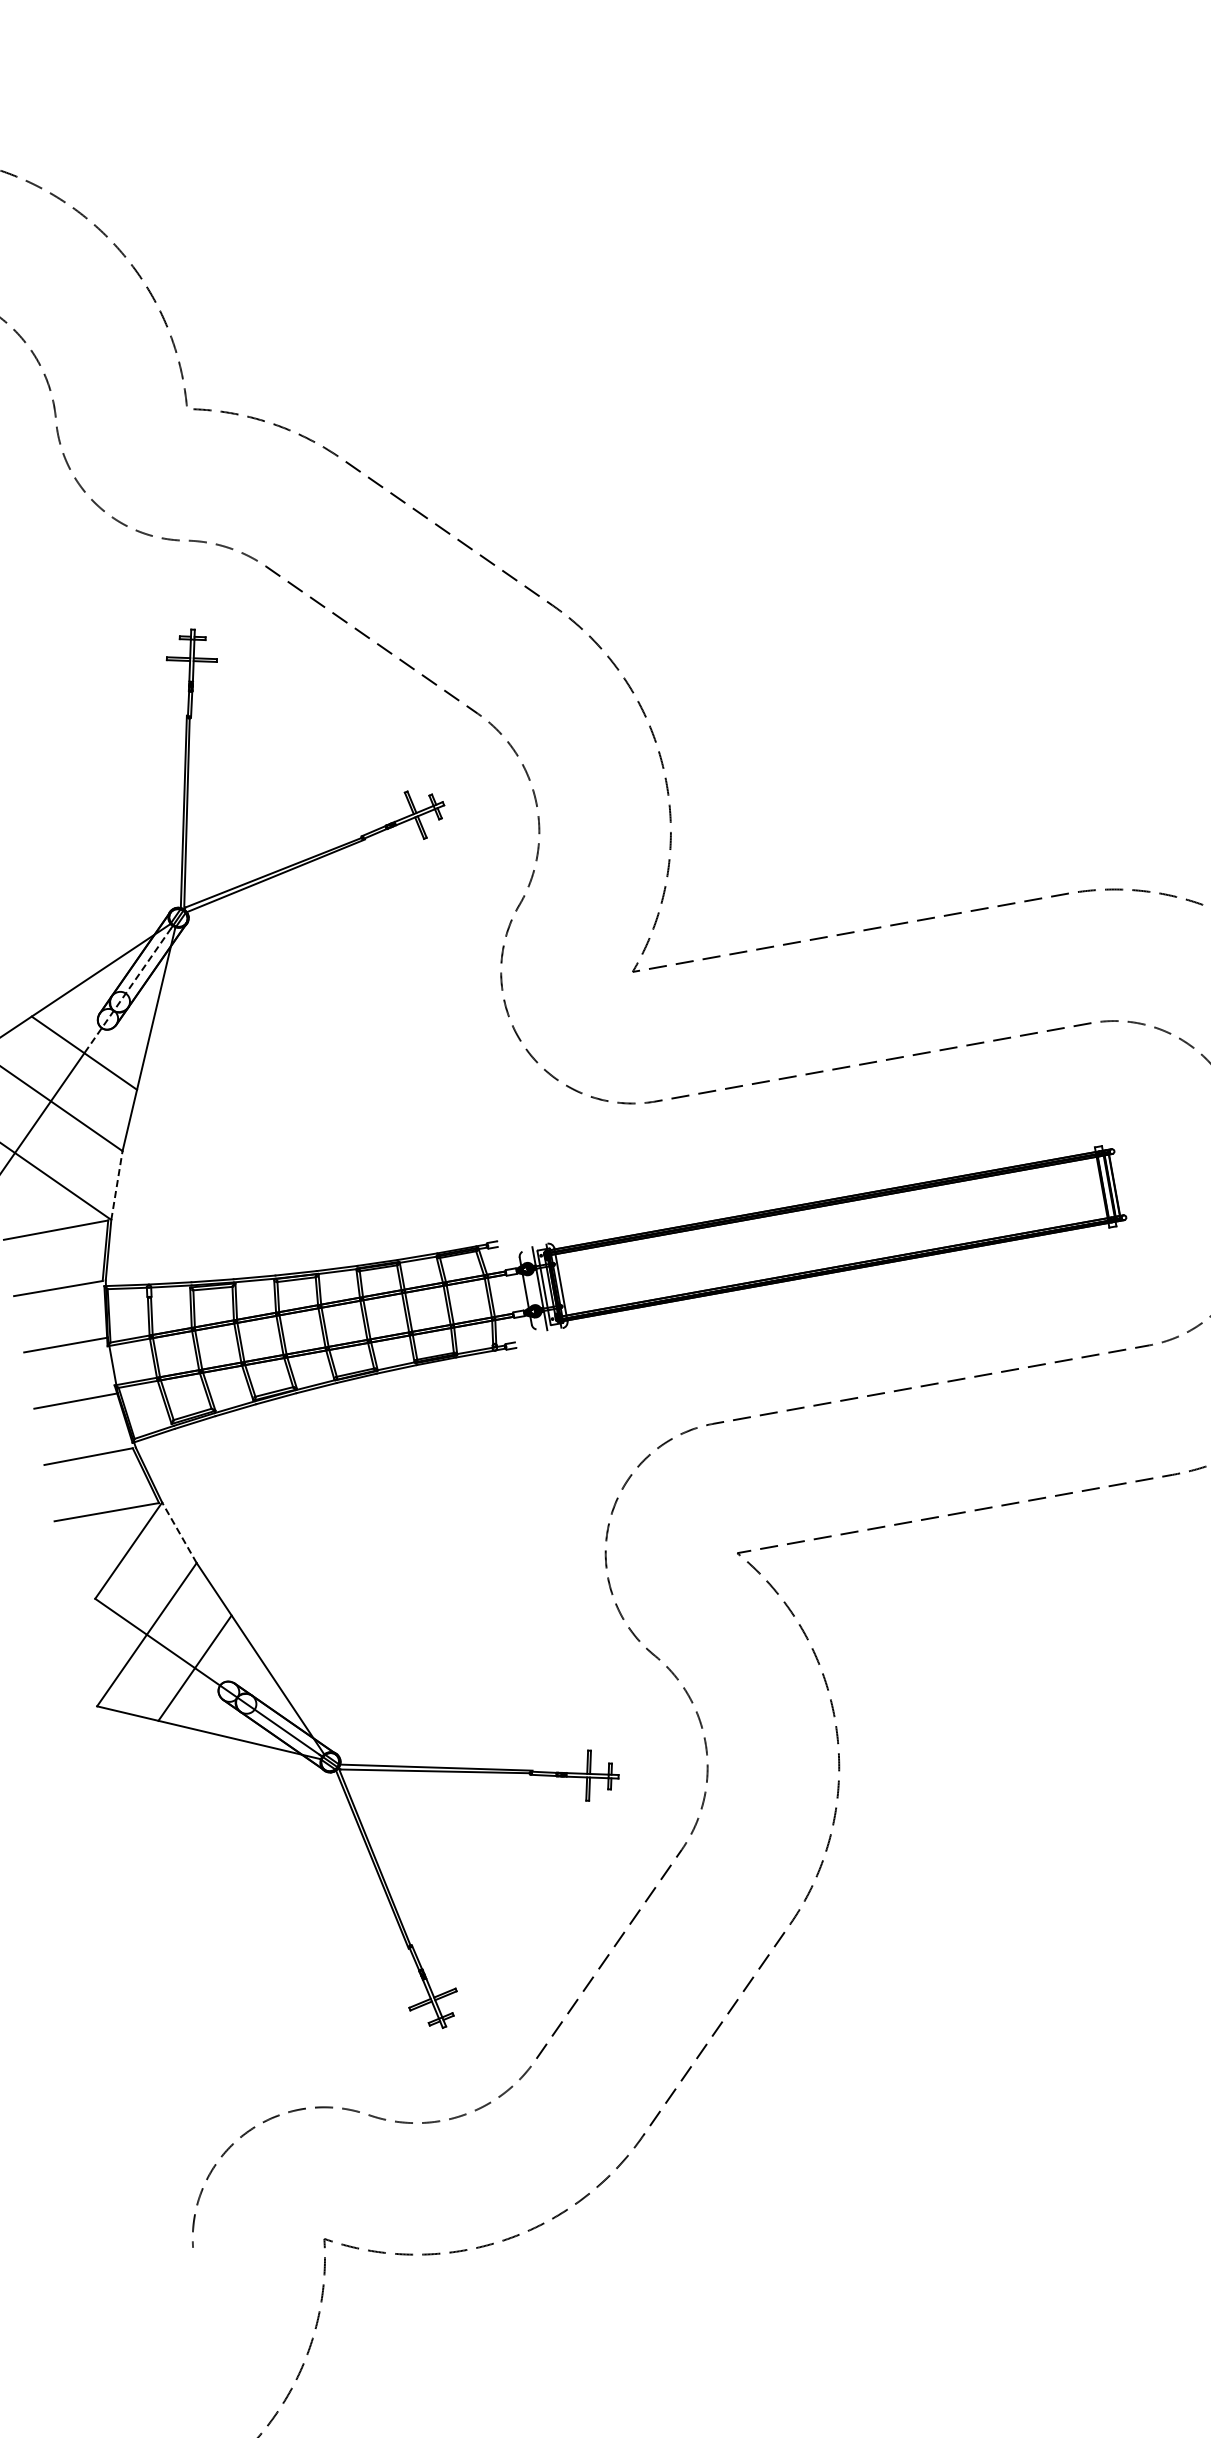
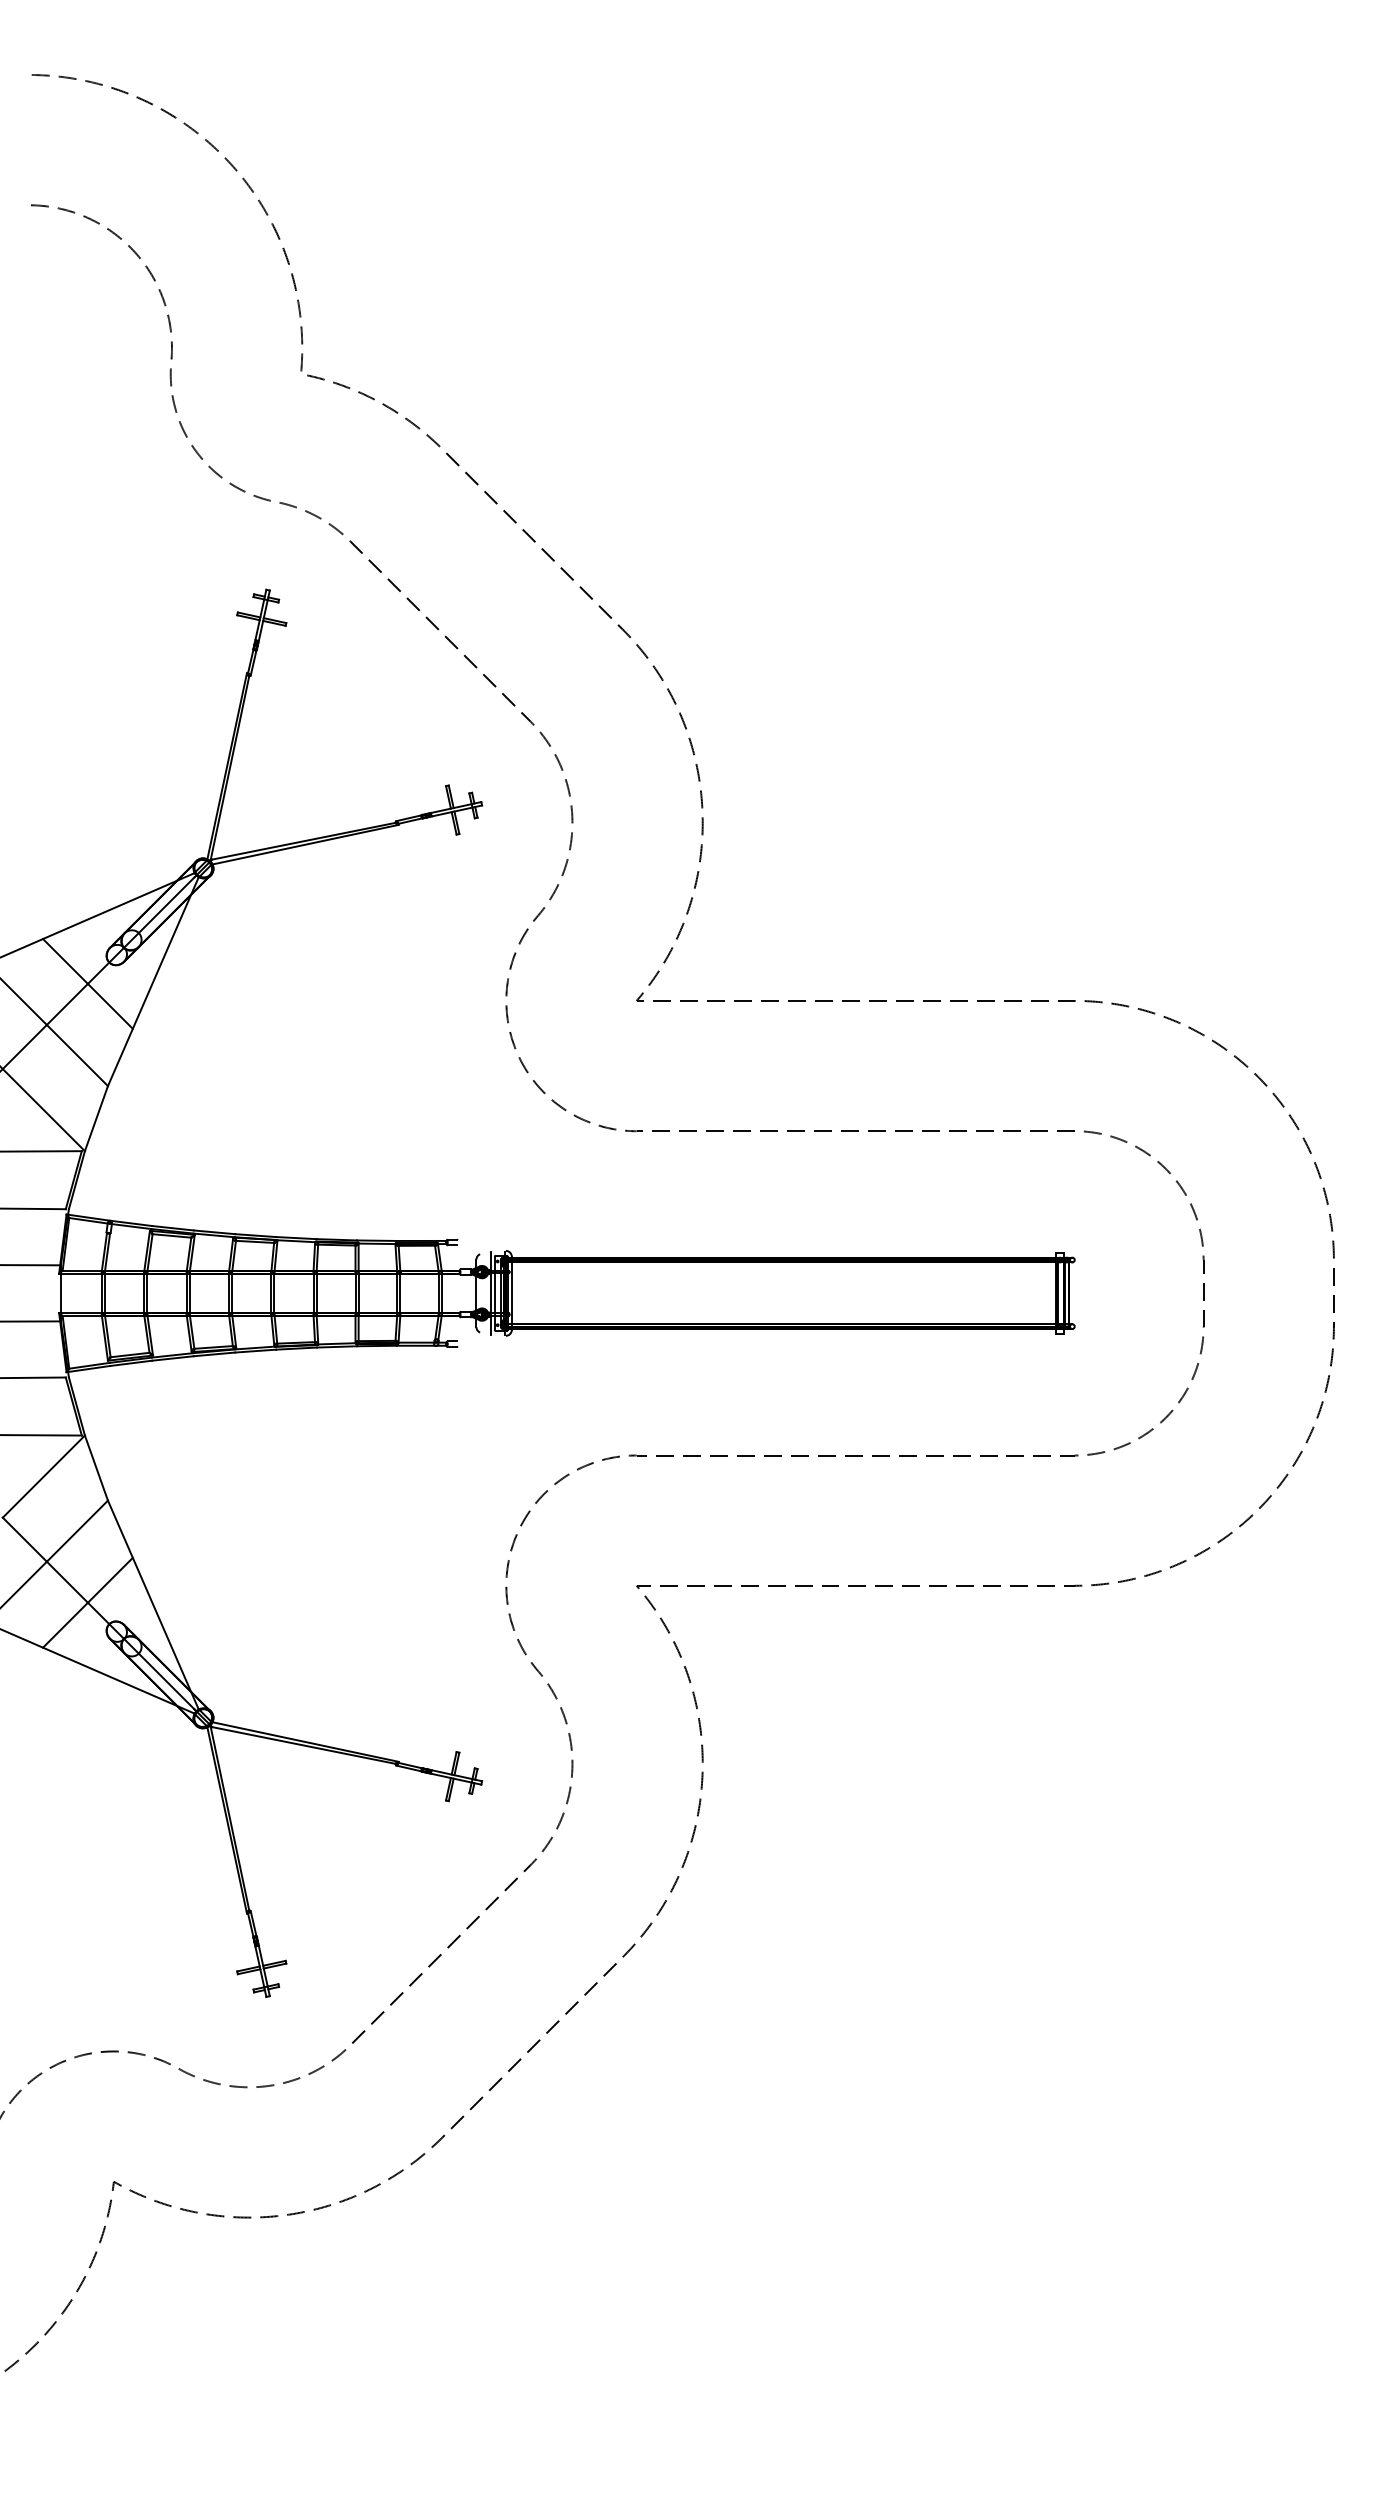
line: (127, 991) -> (140, 931), dashed -> solid
line: (116, 1185) -> (96, 1118), dashed -> solid
line: (179, 1533) -> (96, 1468), dashed -> solid

